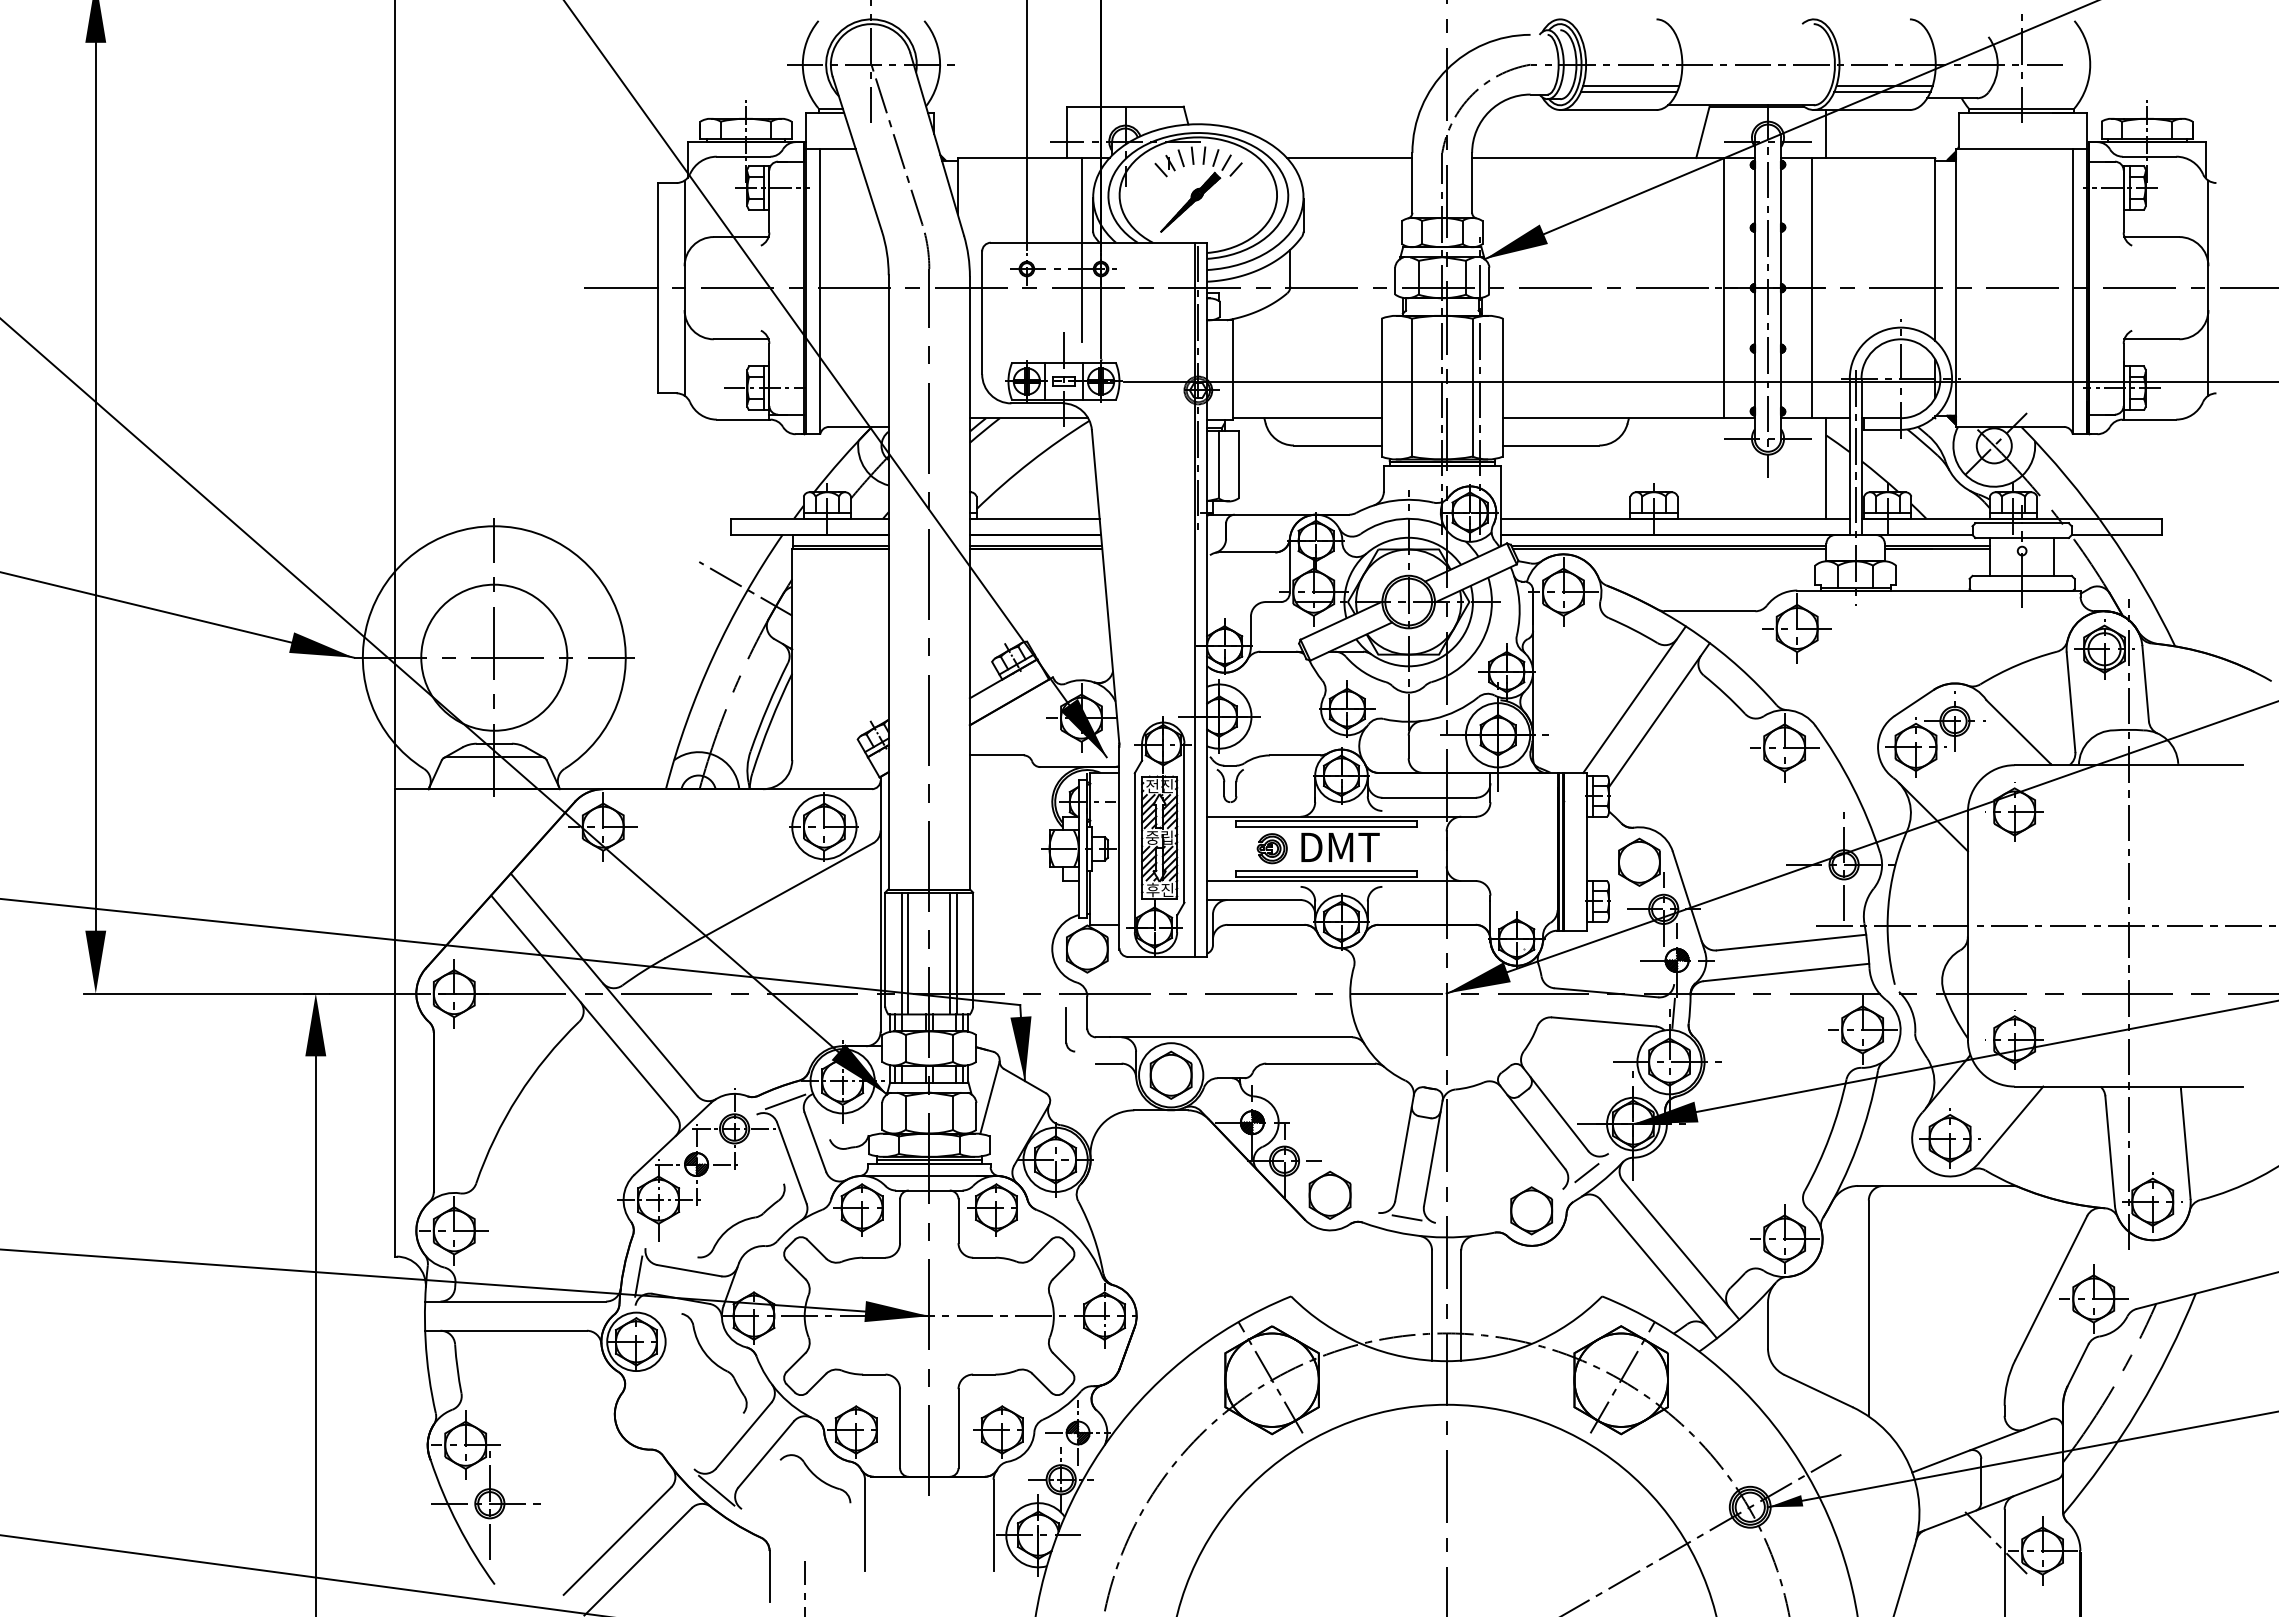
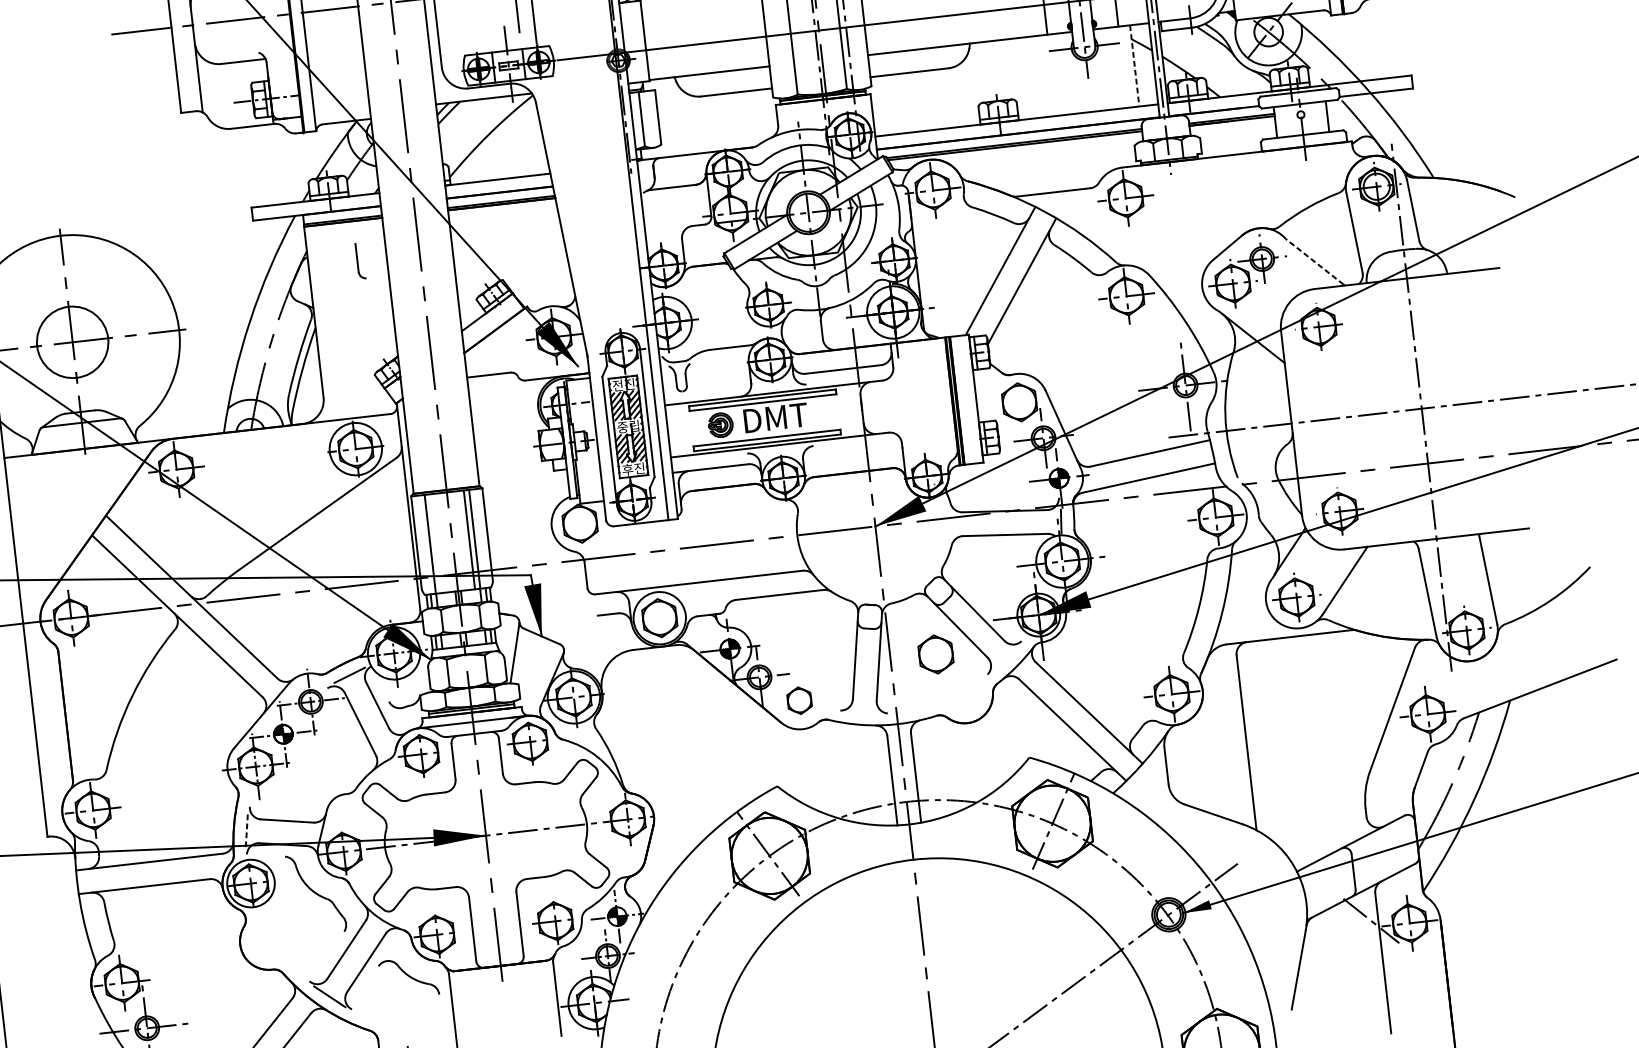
line: (1826, 468) -> (1134, 65), solid -> dashed
line: (745, 588) -> (269, 263), removed
circle: (494, 657) -> (72, 342), size x0.6
line: (2018, 731) -> (1314, 261), solid -> dashed
line: (908, 953) -> (435, 543), removed
part: (1070, 1029) -> (360, 260), moved
line: (1586, 1173) -> (1005, 659), removed
part: (1329, 1194) -> (799, 700), size x0.7
part: (1531, 1210) -> (935, 654), moved
line: (1406, 1217) -> (863, 711), removed
part: (741, 1220) -> (324, 775), removed
line: (638, 1276) -> (246, 830), solid -> dashed

